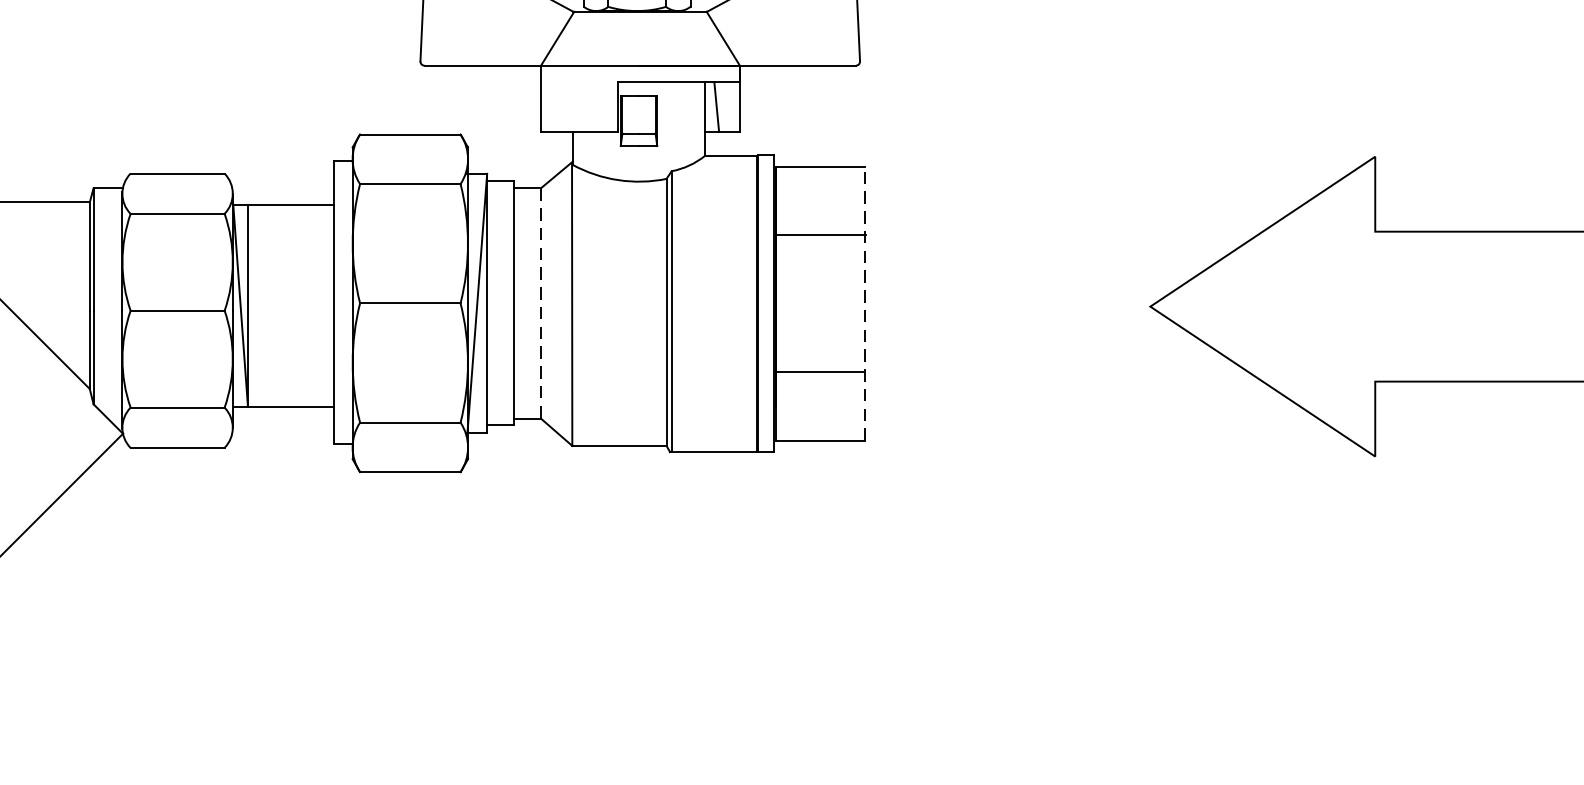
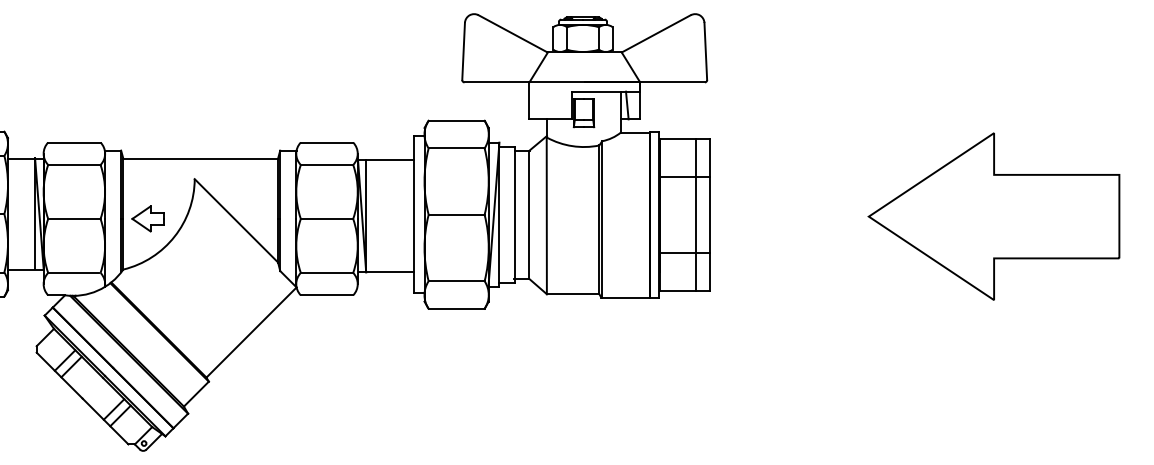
line: (839, 302) -> (695, 214), added
line: (866, 302) -> (710, 214), dashed -> solid
line: (541, 304) -> (529, 215), dashed -> solid

